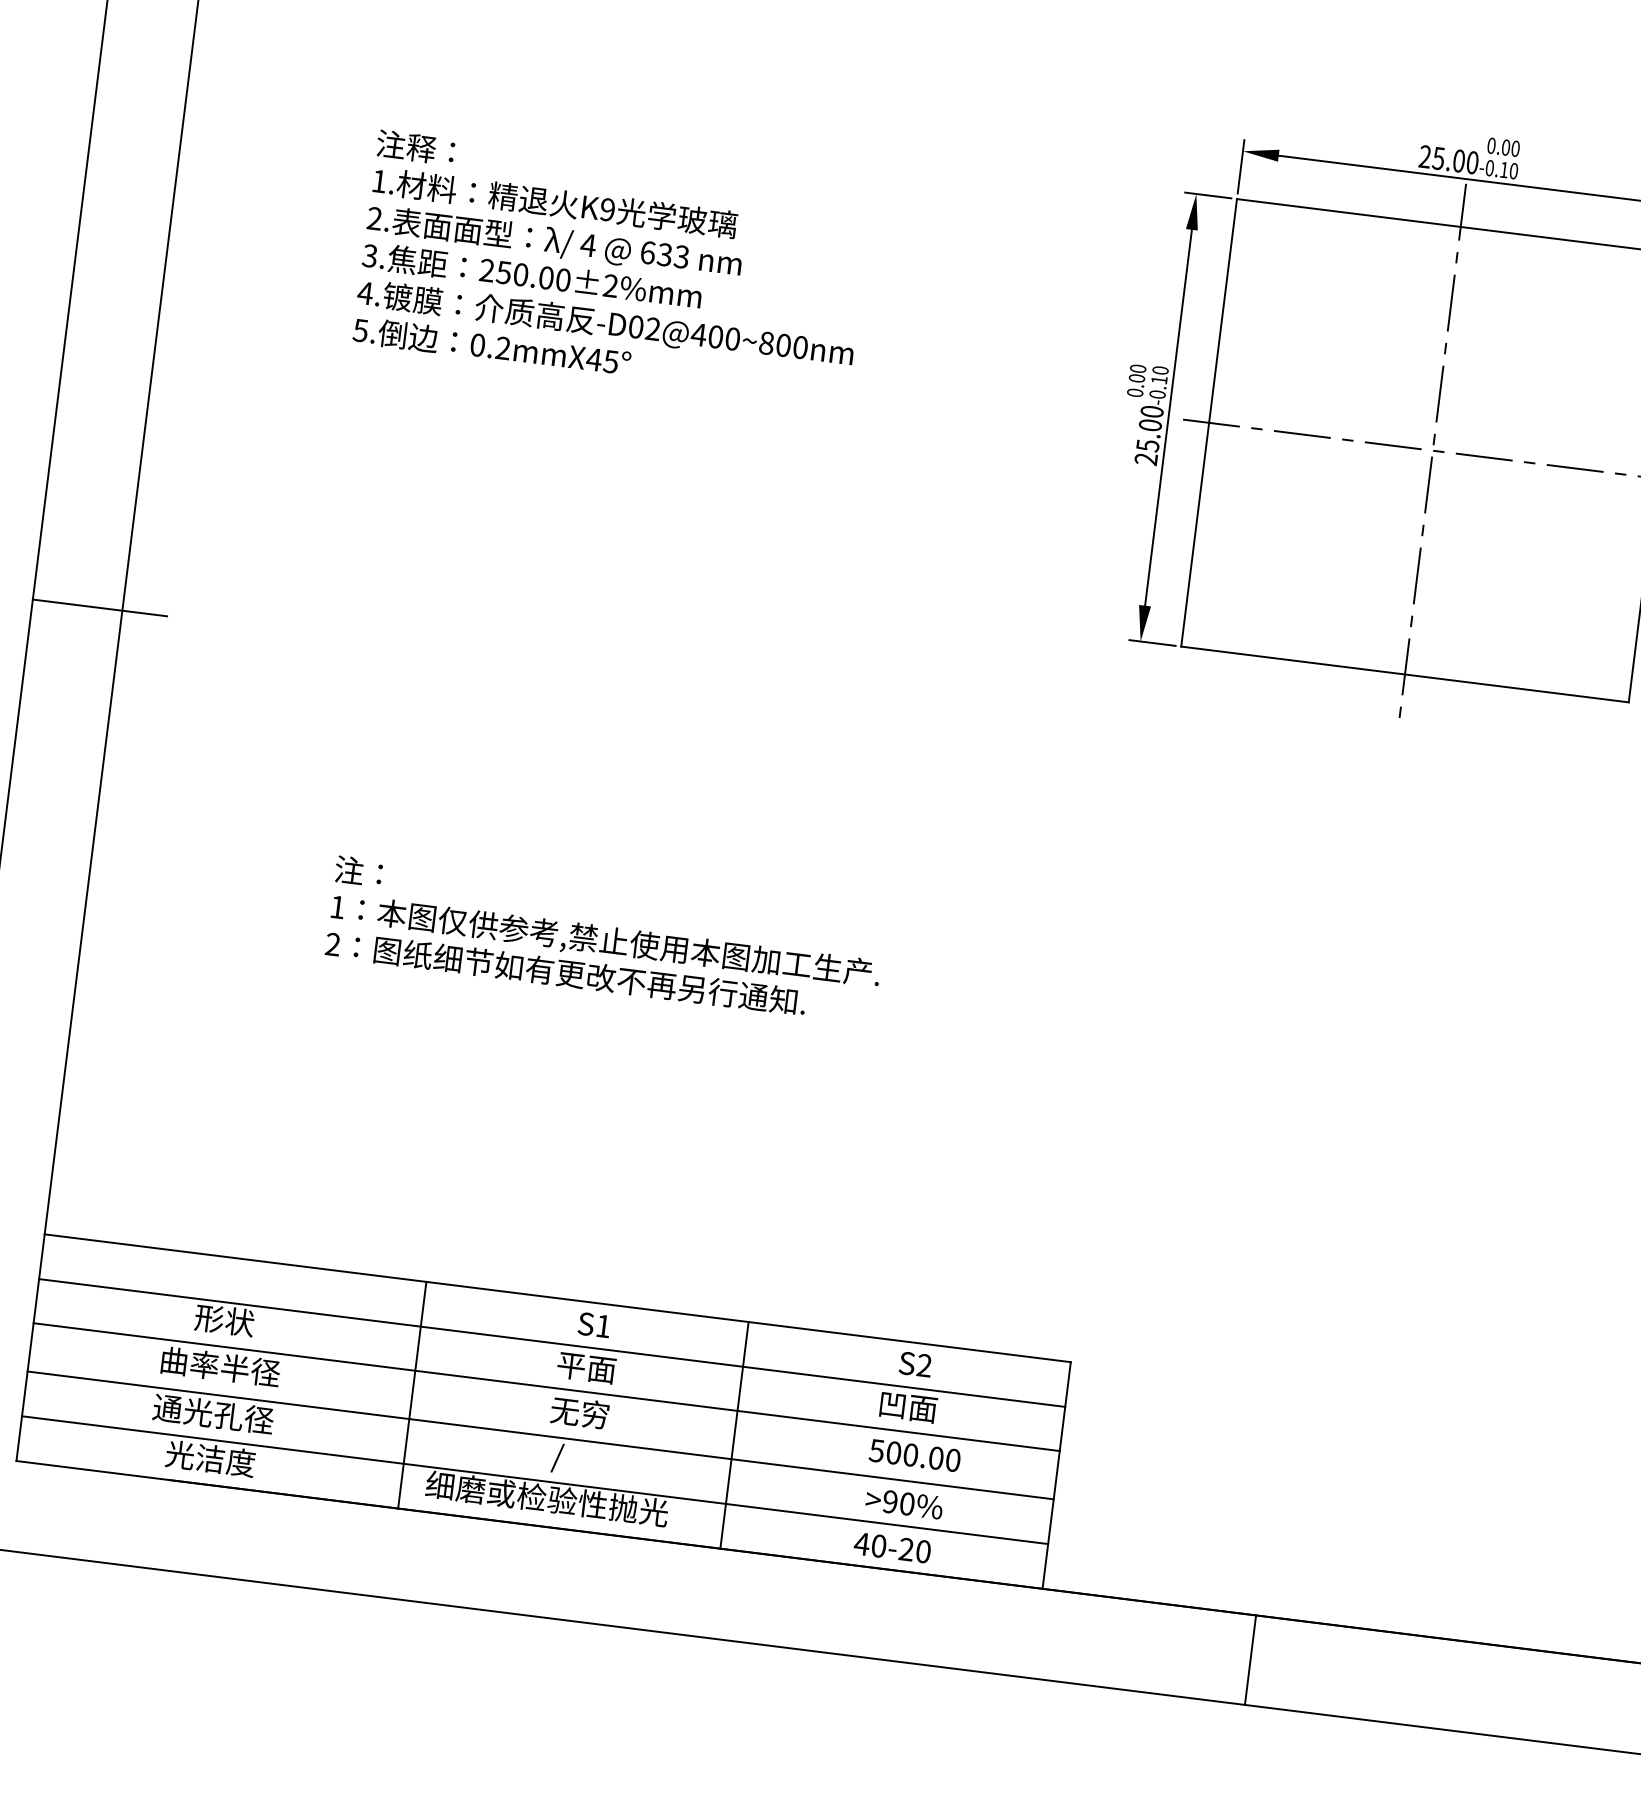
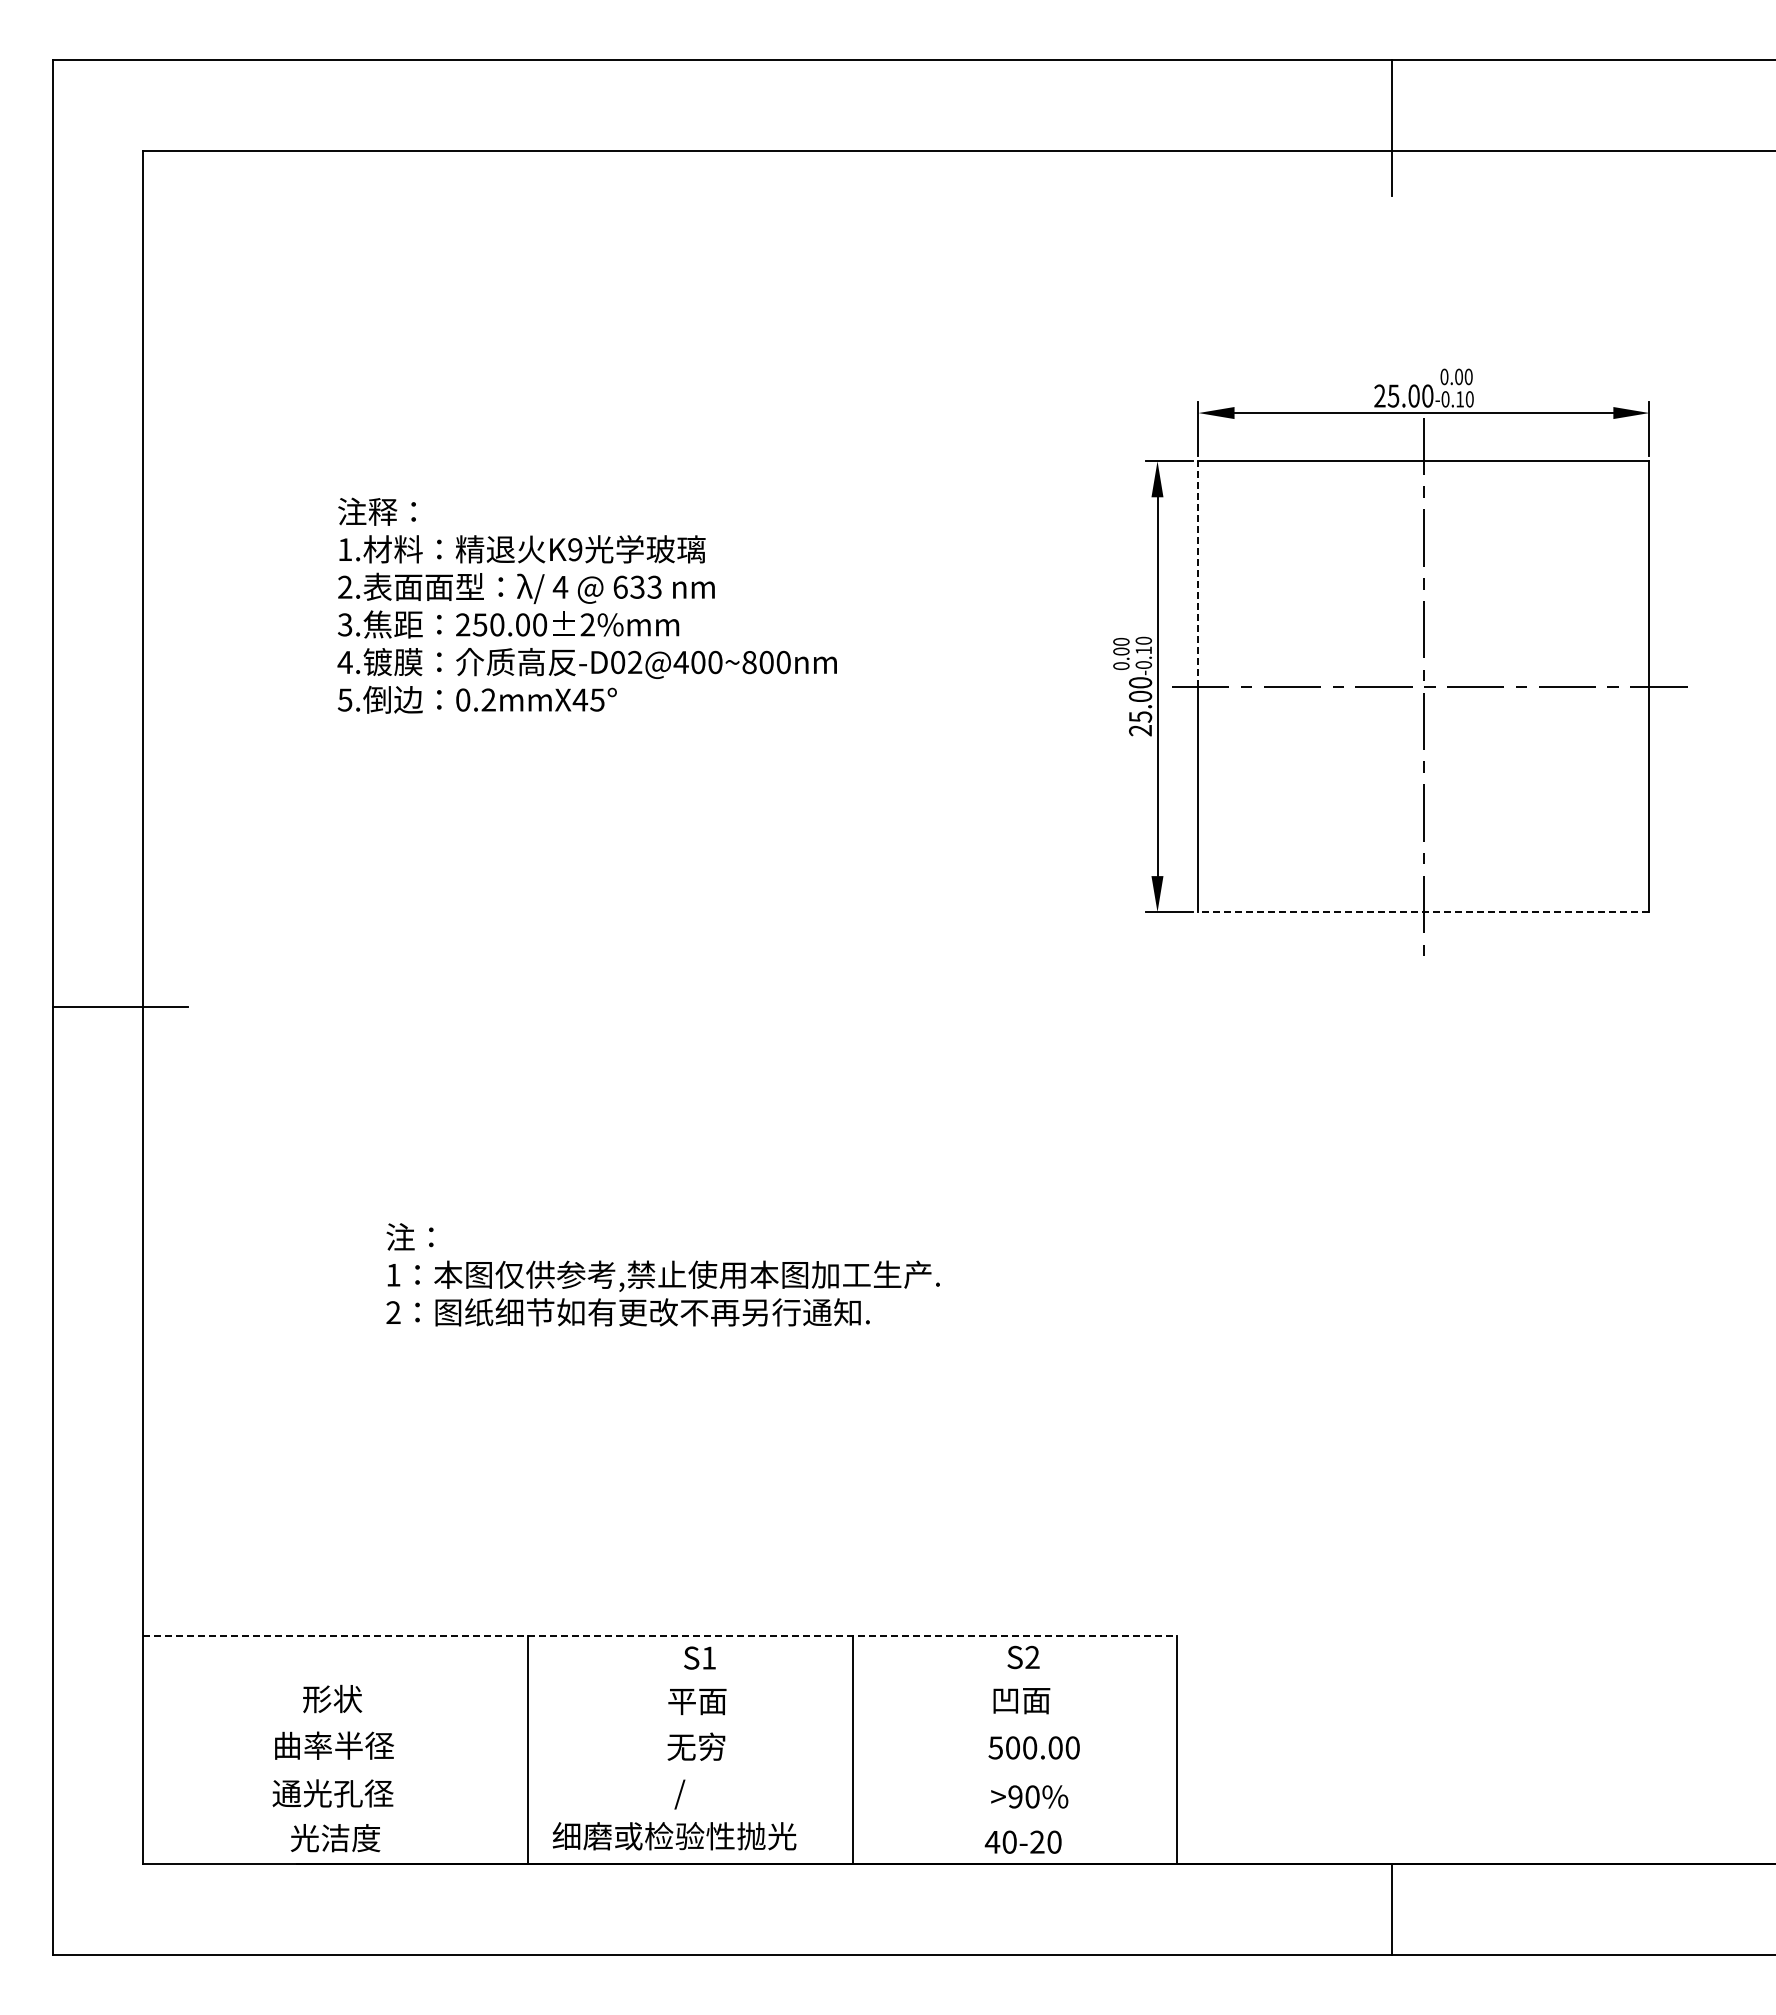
line: (1223, 311) -> (1198, 574), solid -> dashed
line: (1404, 674) -> (1423, 912), solid -> dashed
line: (558, 1297) -> (660, 1635), solid -> dashed
line: (552, 1343) -> (660, 1681), removed
line: (546, 1387) -> (660, 1725), removed
line: (540, 1435) -> (660, 1774), removed
line: (535, 1480) -> (660, 1819), removed

